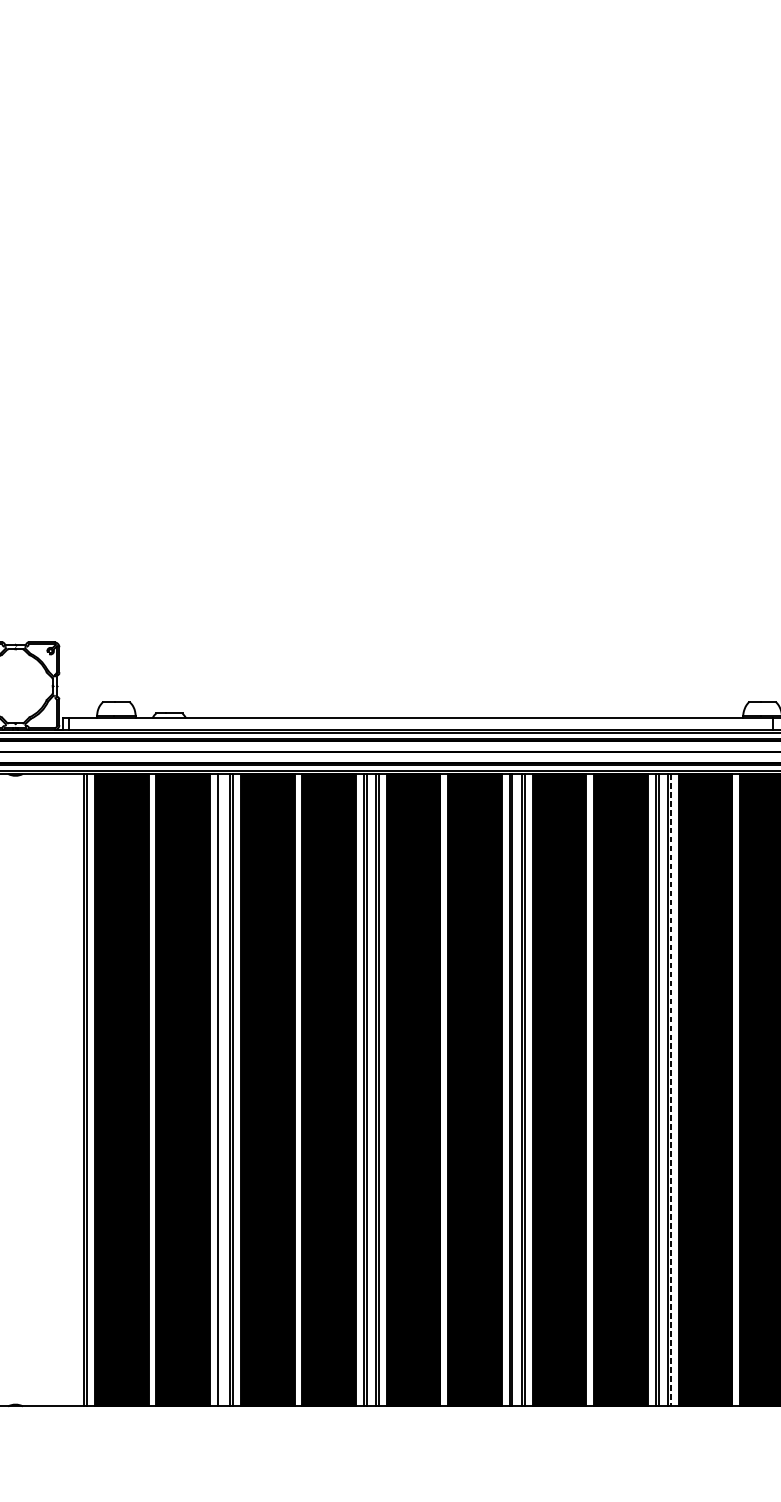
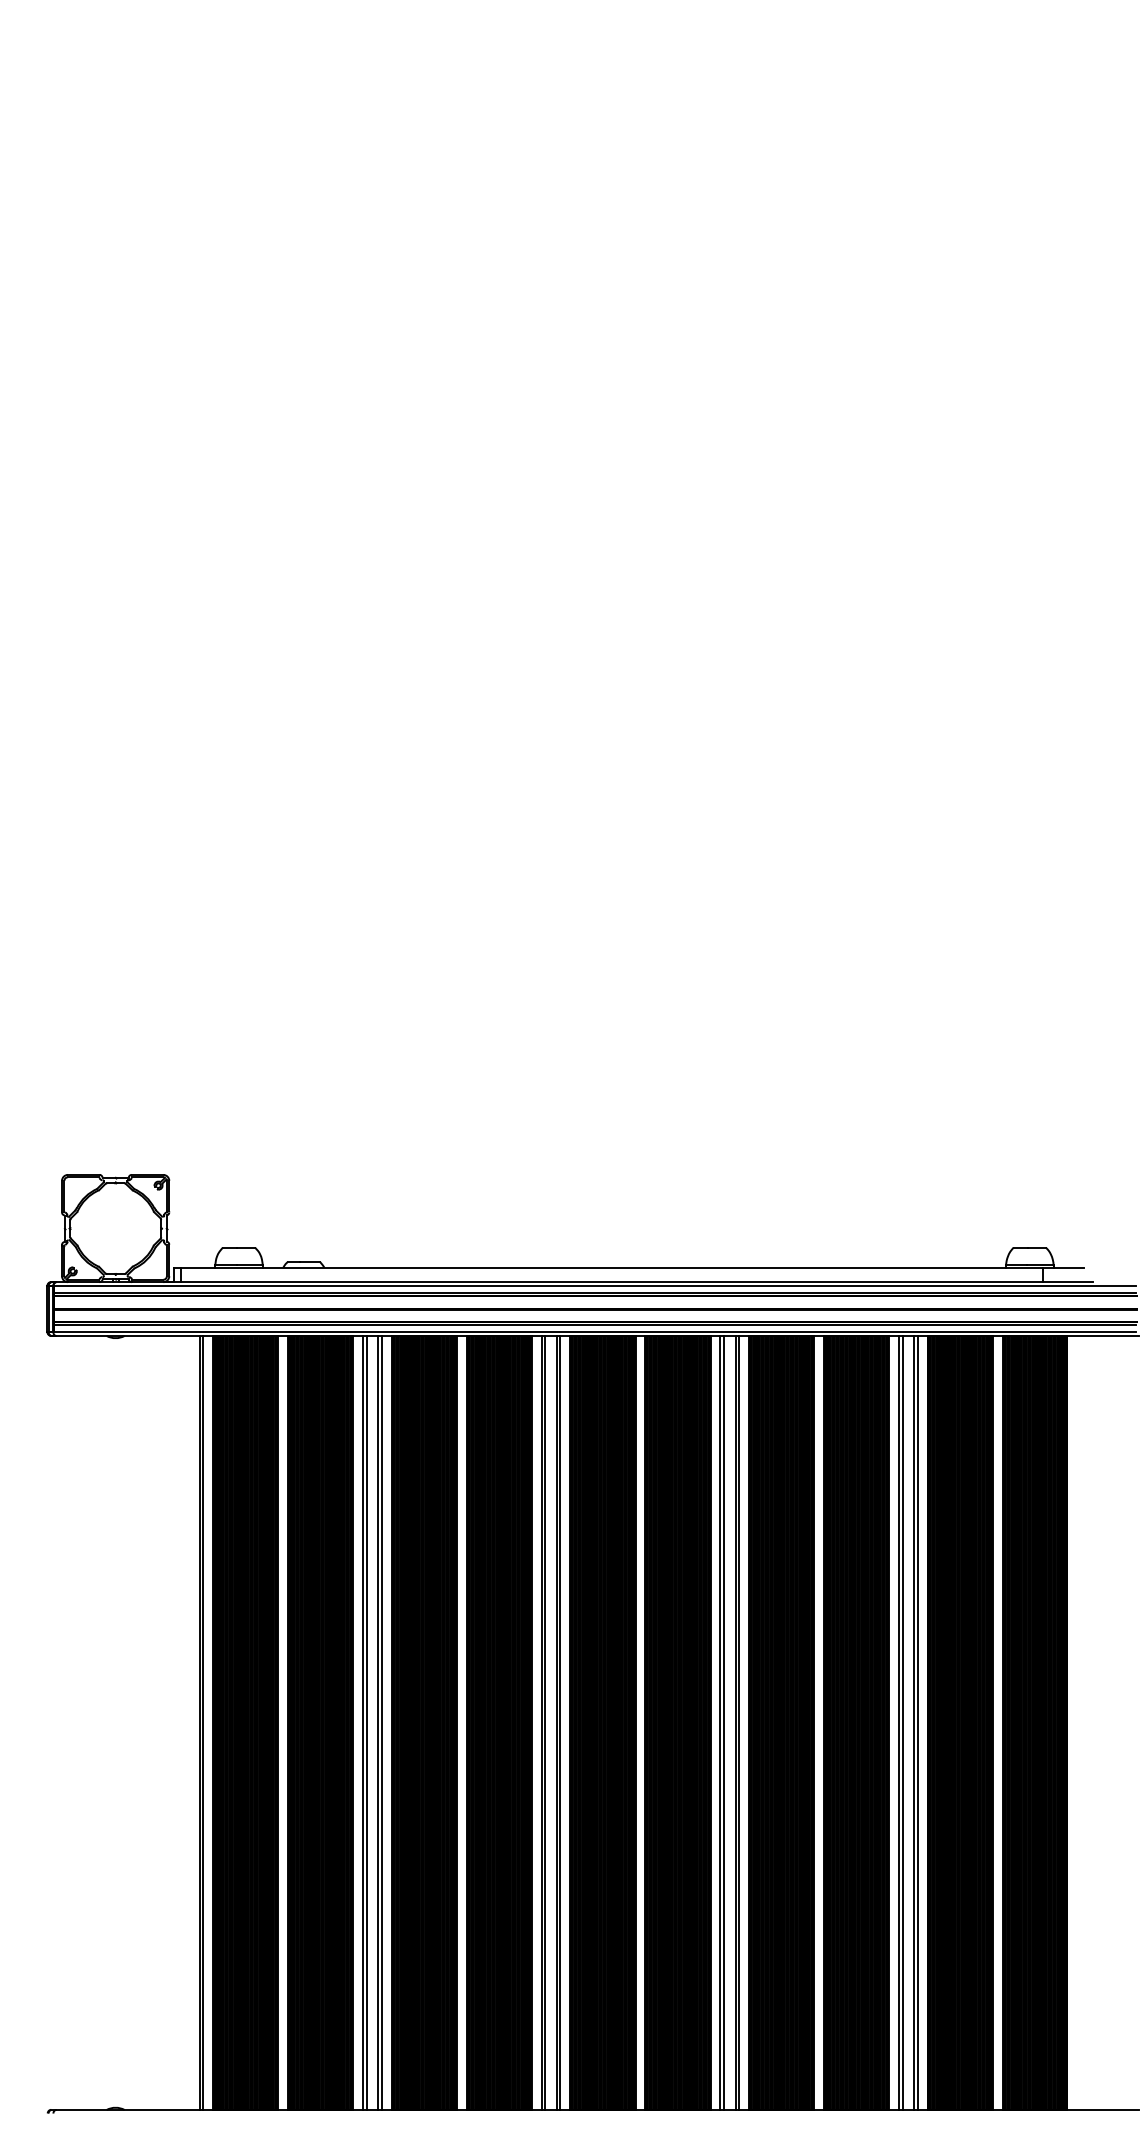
line: (220, 1089) -> (366, 1722), added
line: (671, 1090) -> (918, 1723), dashed -> solid

